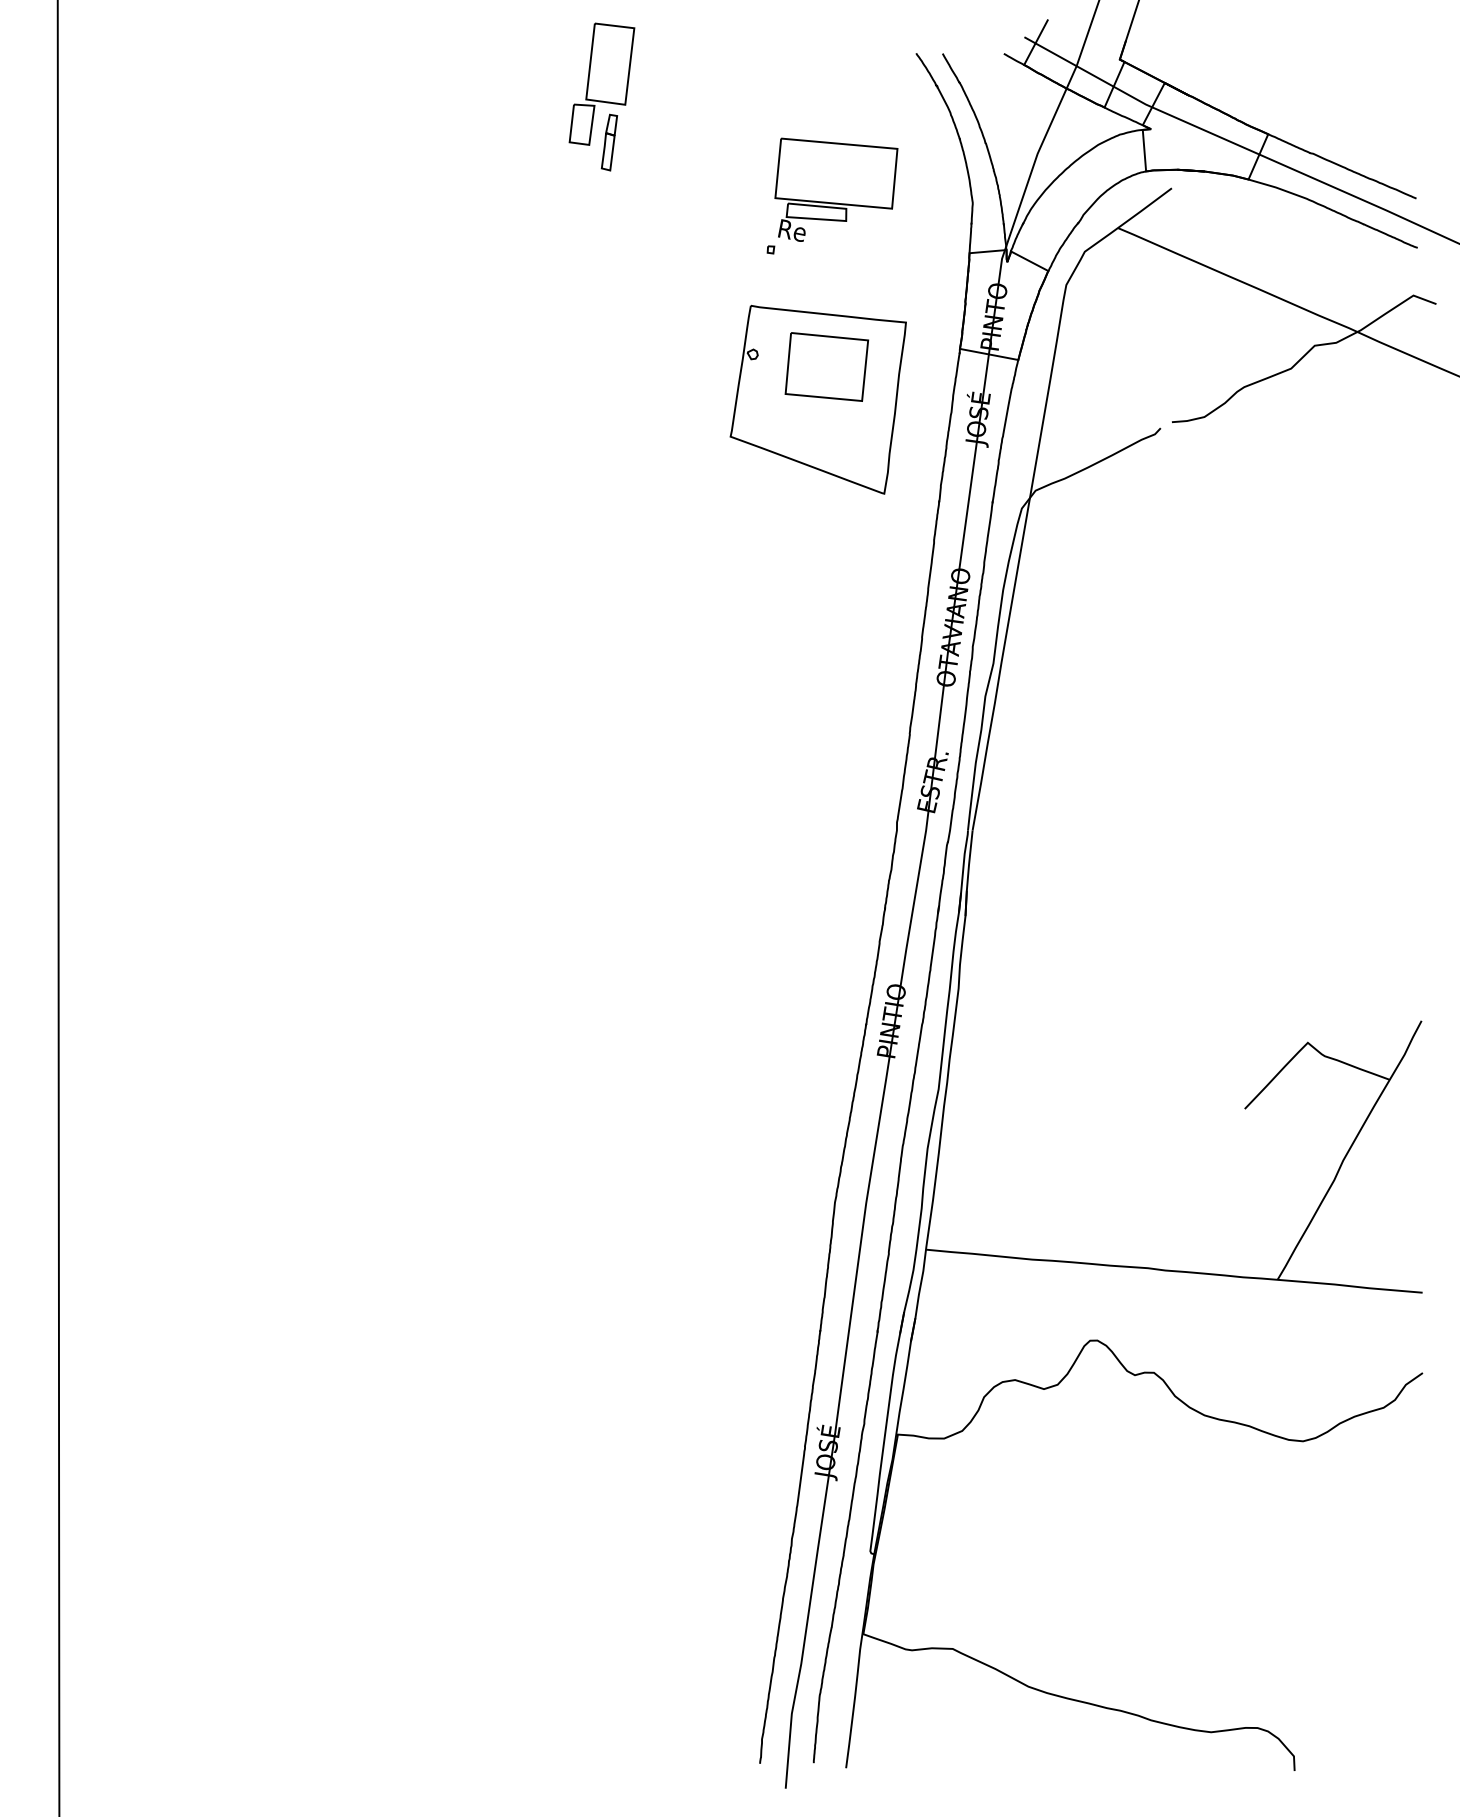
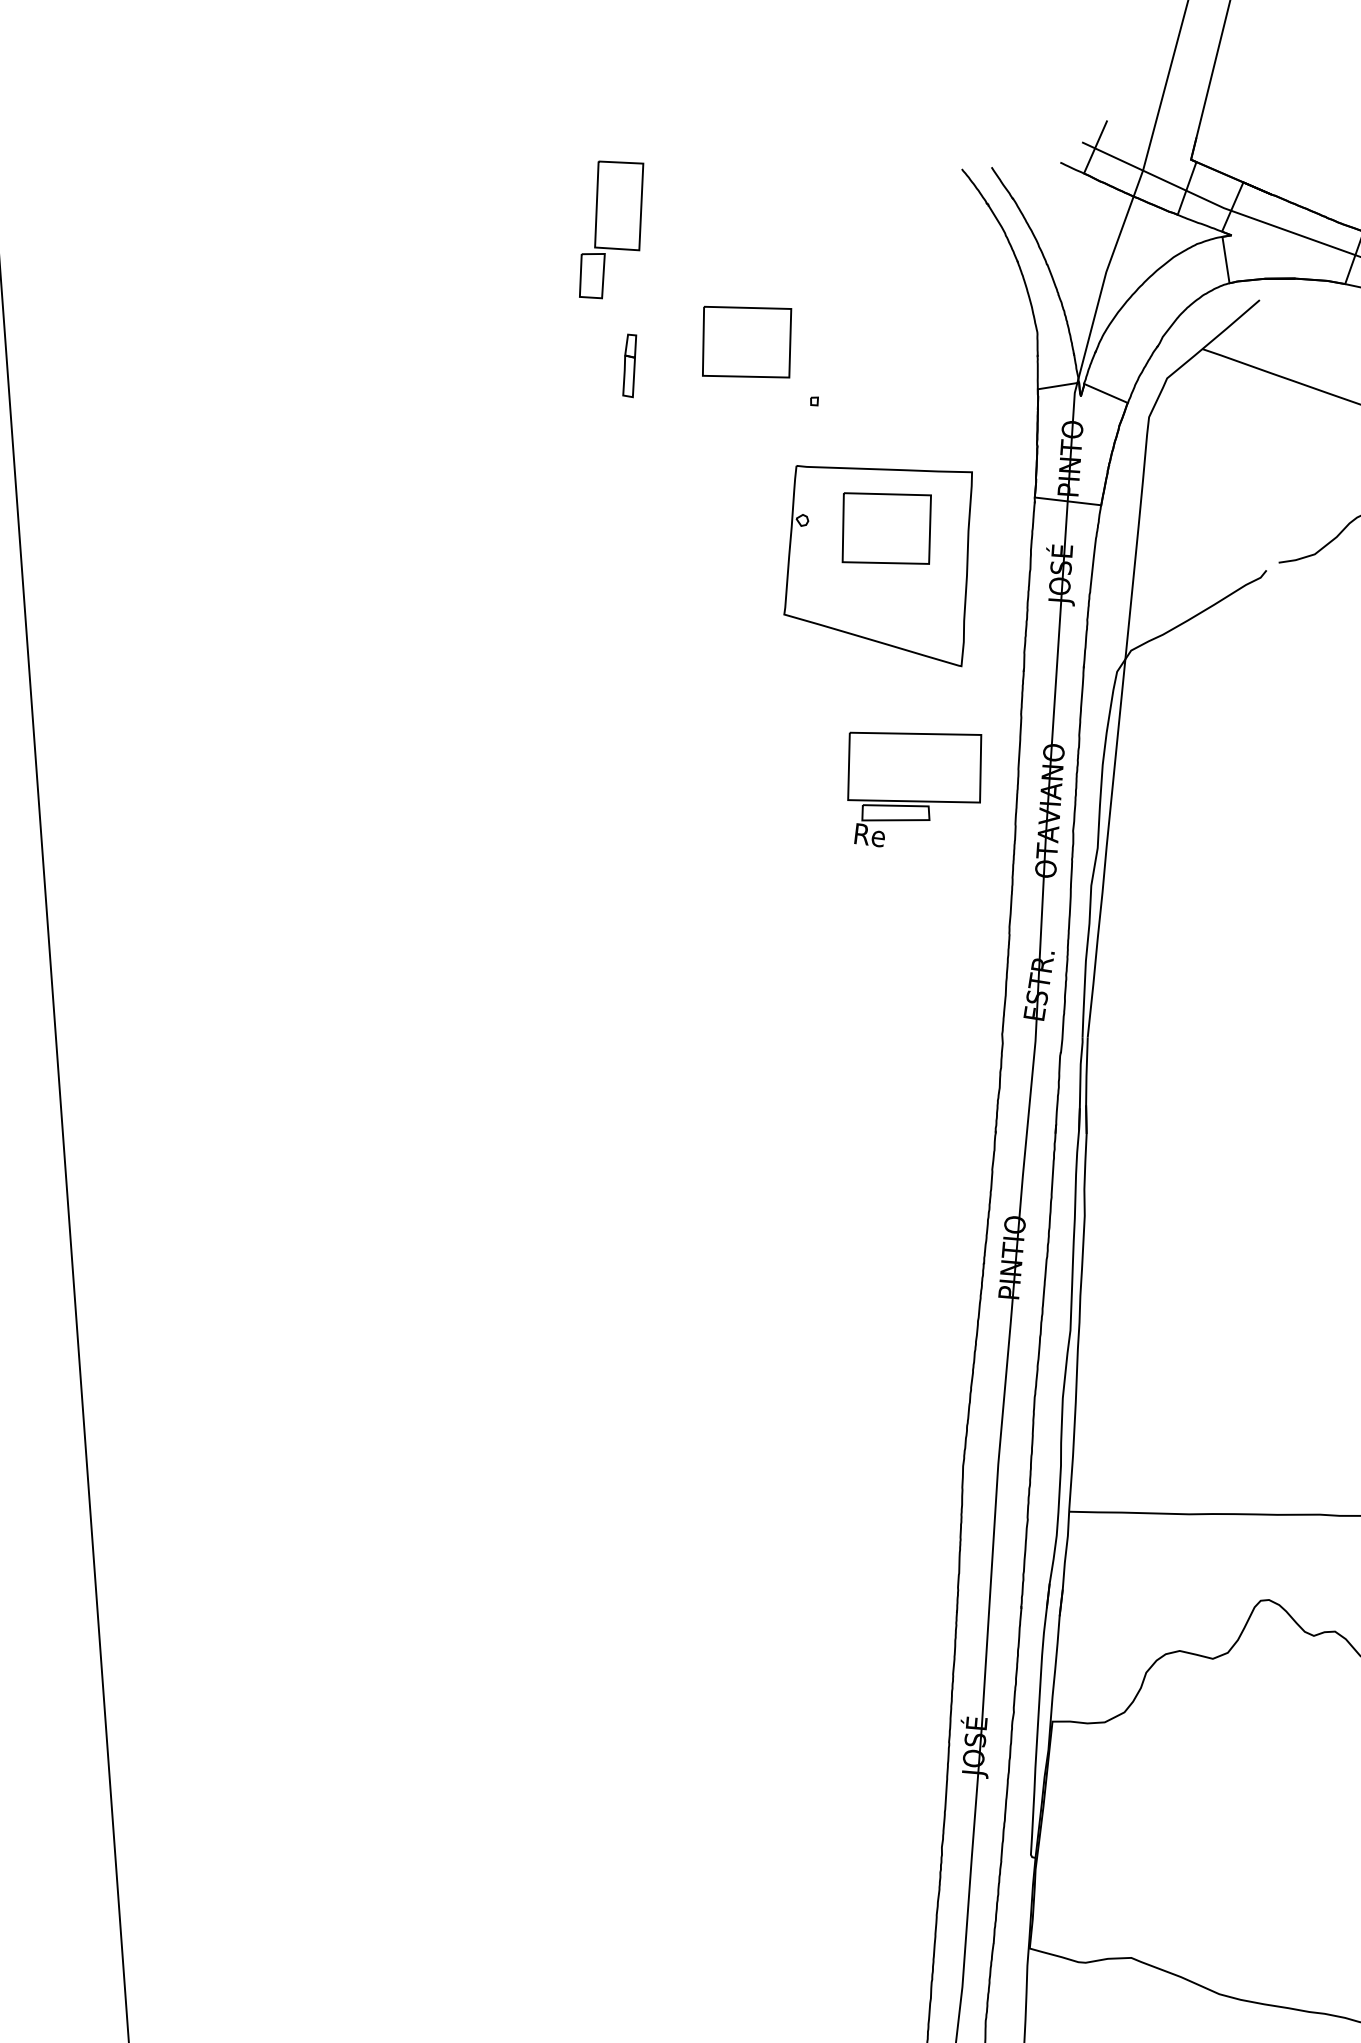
part: (609, 142) -> (629, 365), moved
part: (836, 189) -> (916, 785), moved
part: (714, 192) -> (746, 341), added

